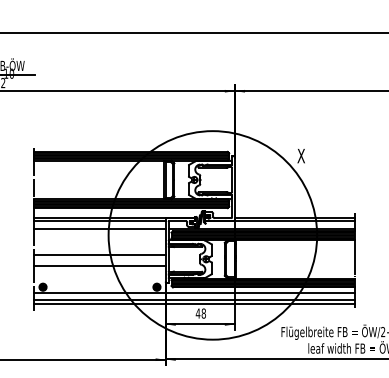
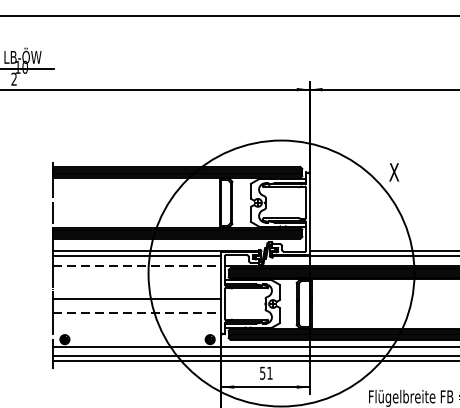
line: (100, 229) -> (138, 266), solid -> dashed
line: (100, 266) -> (138, 313), solid -> dashed
text: (200, 313) -> (265, 373), 48 -> 51

